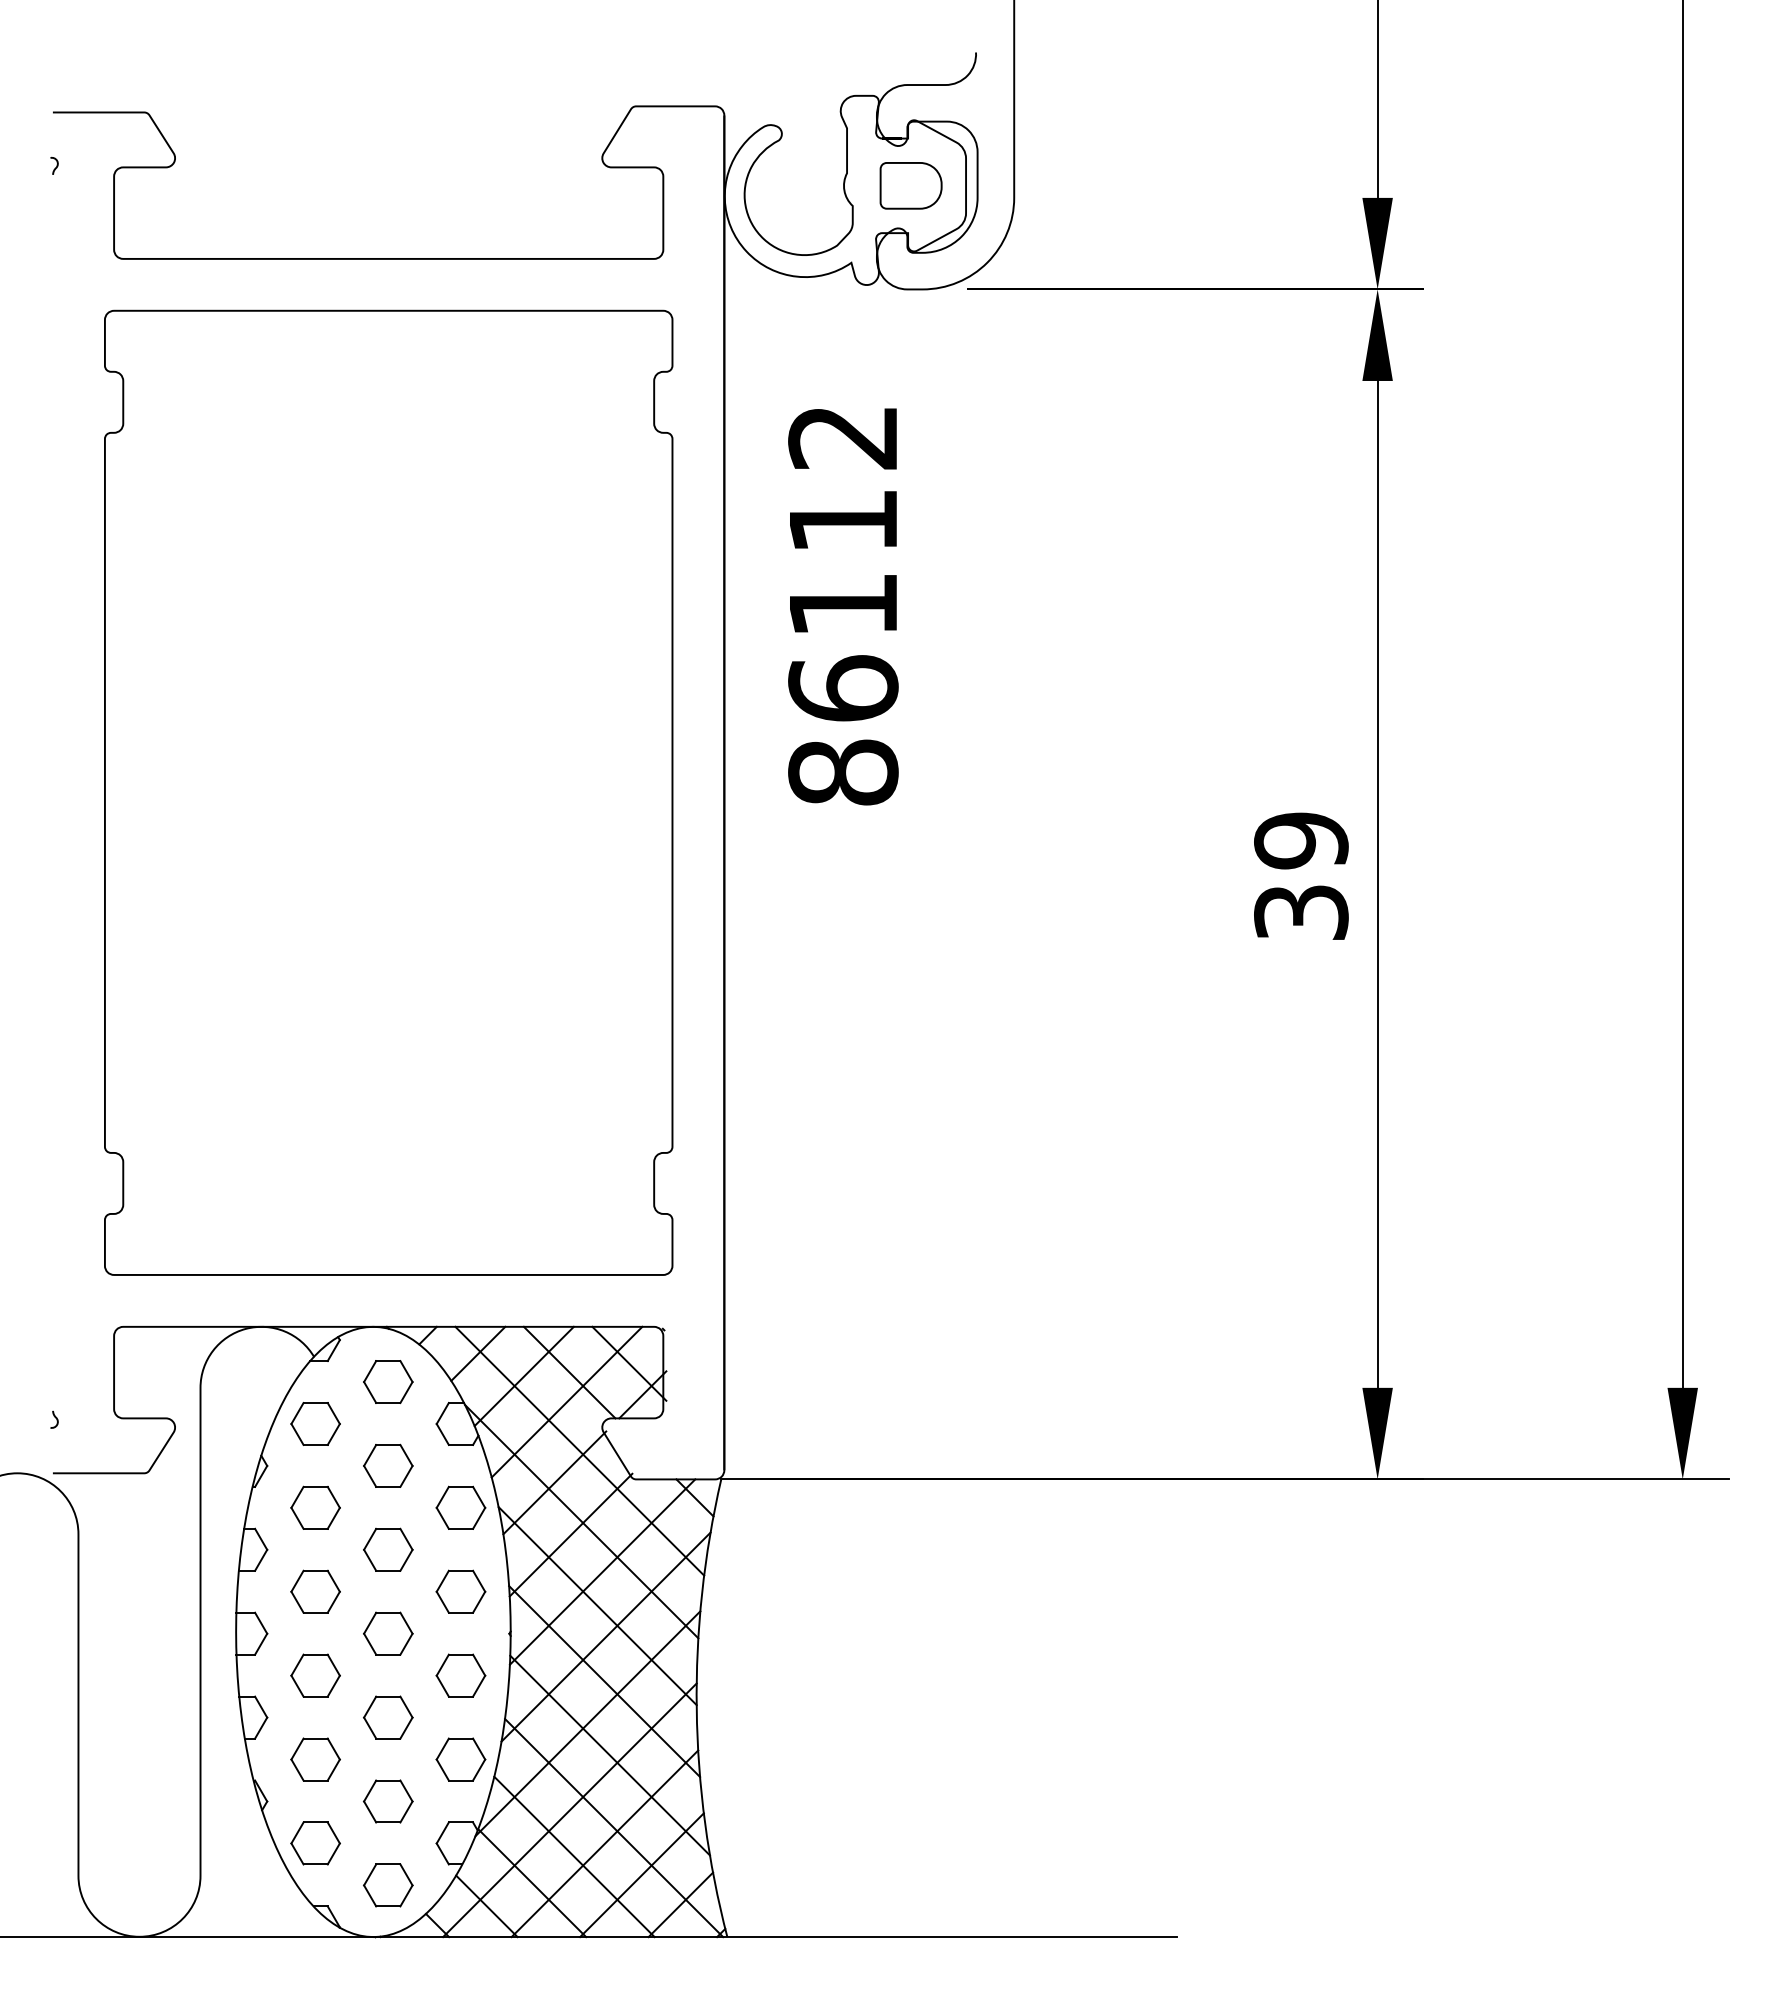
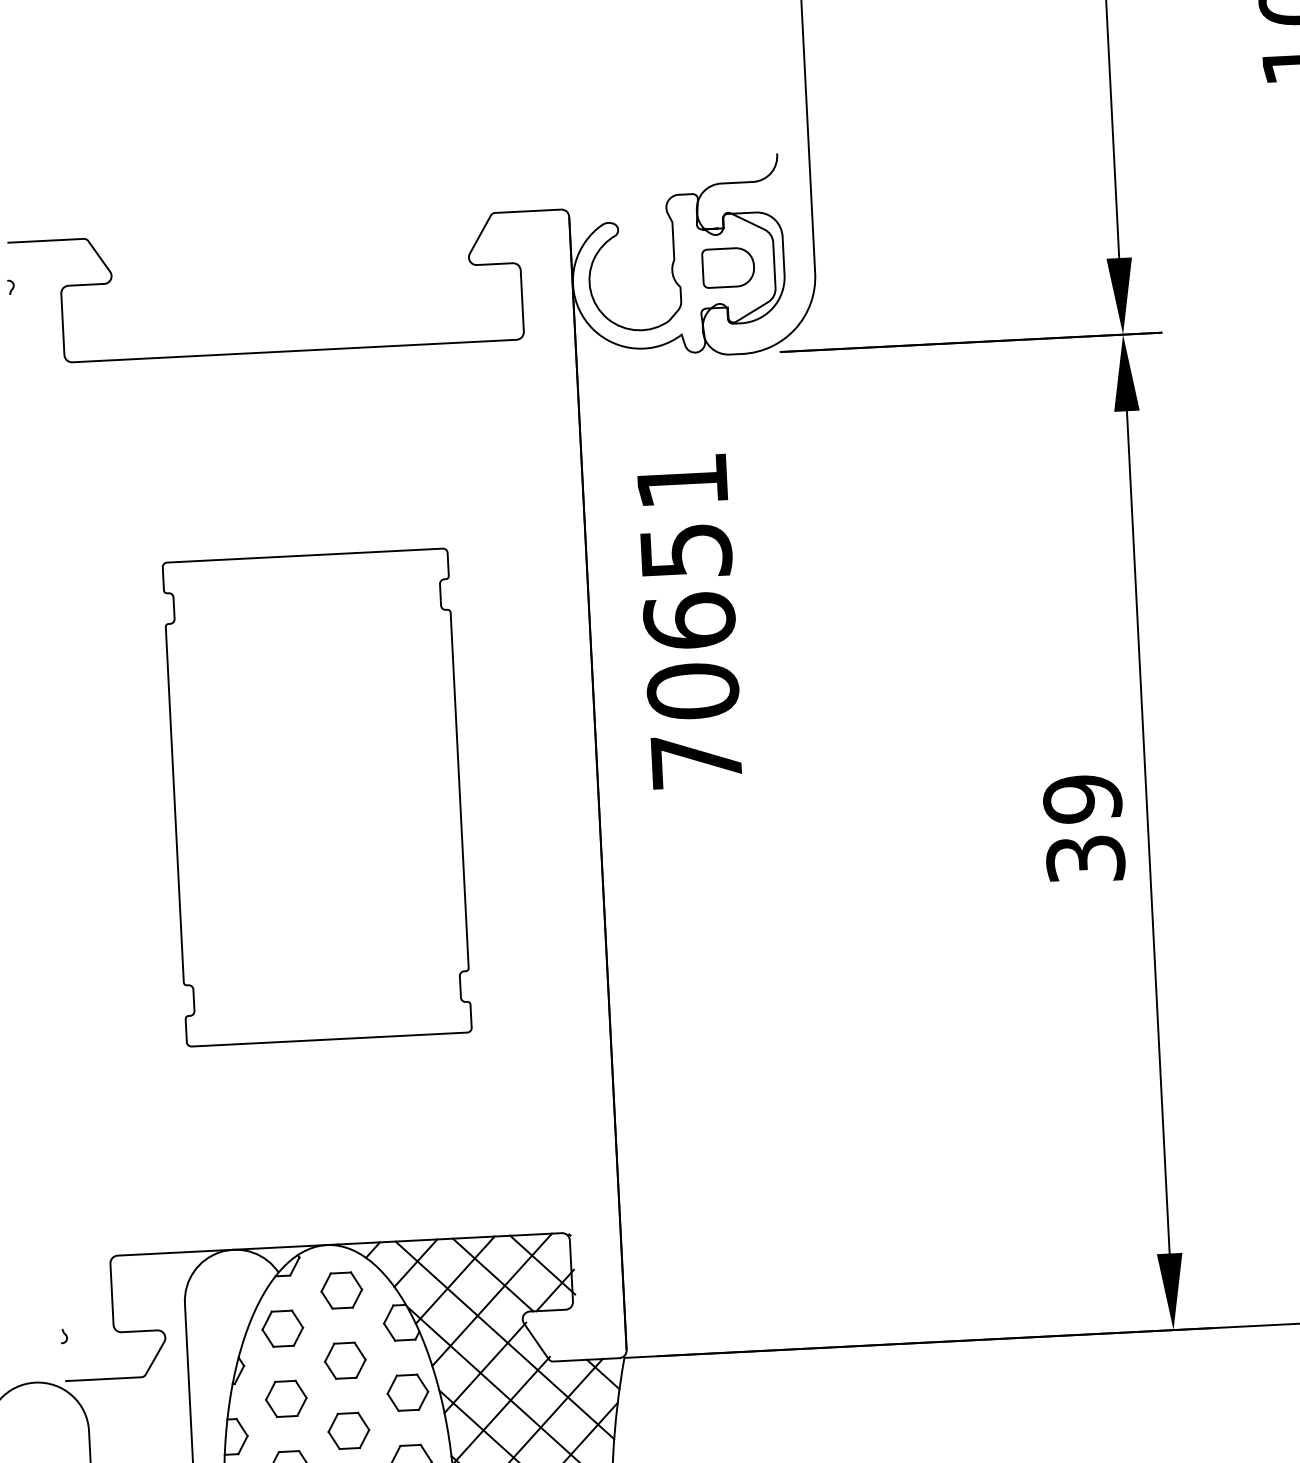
text: (843, 606) -> (689, 622), 86112 -> 70651
part: (388, 792) -> (316, 797), size x0.6

